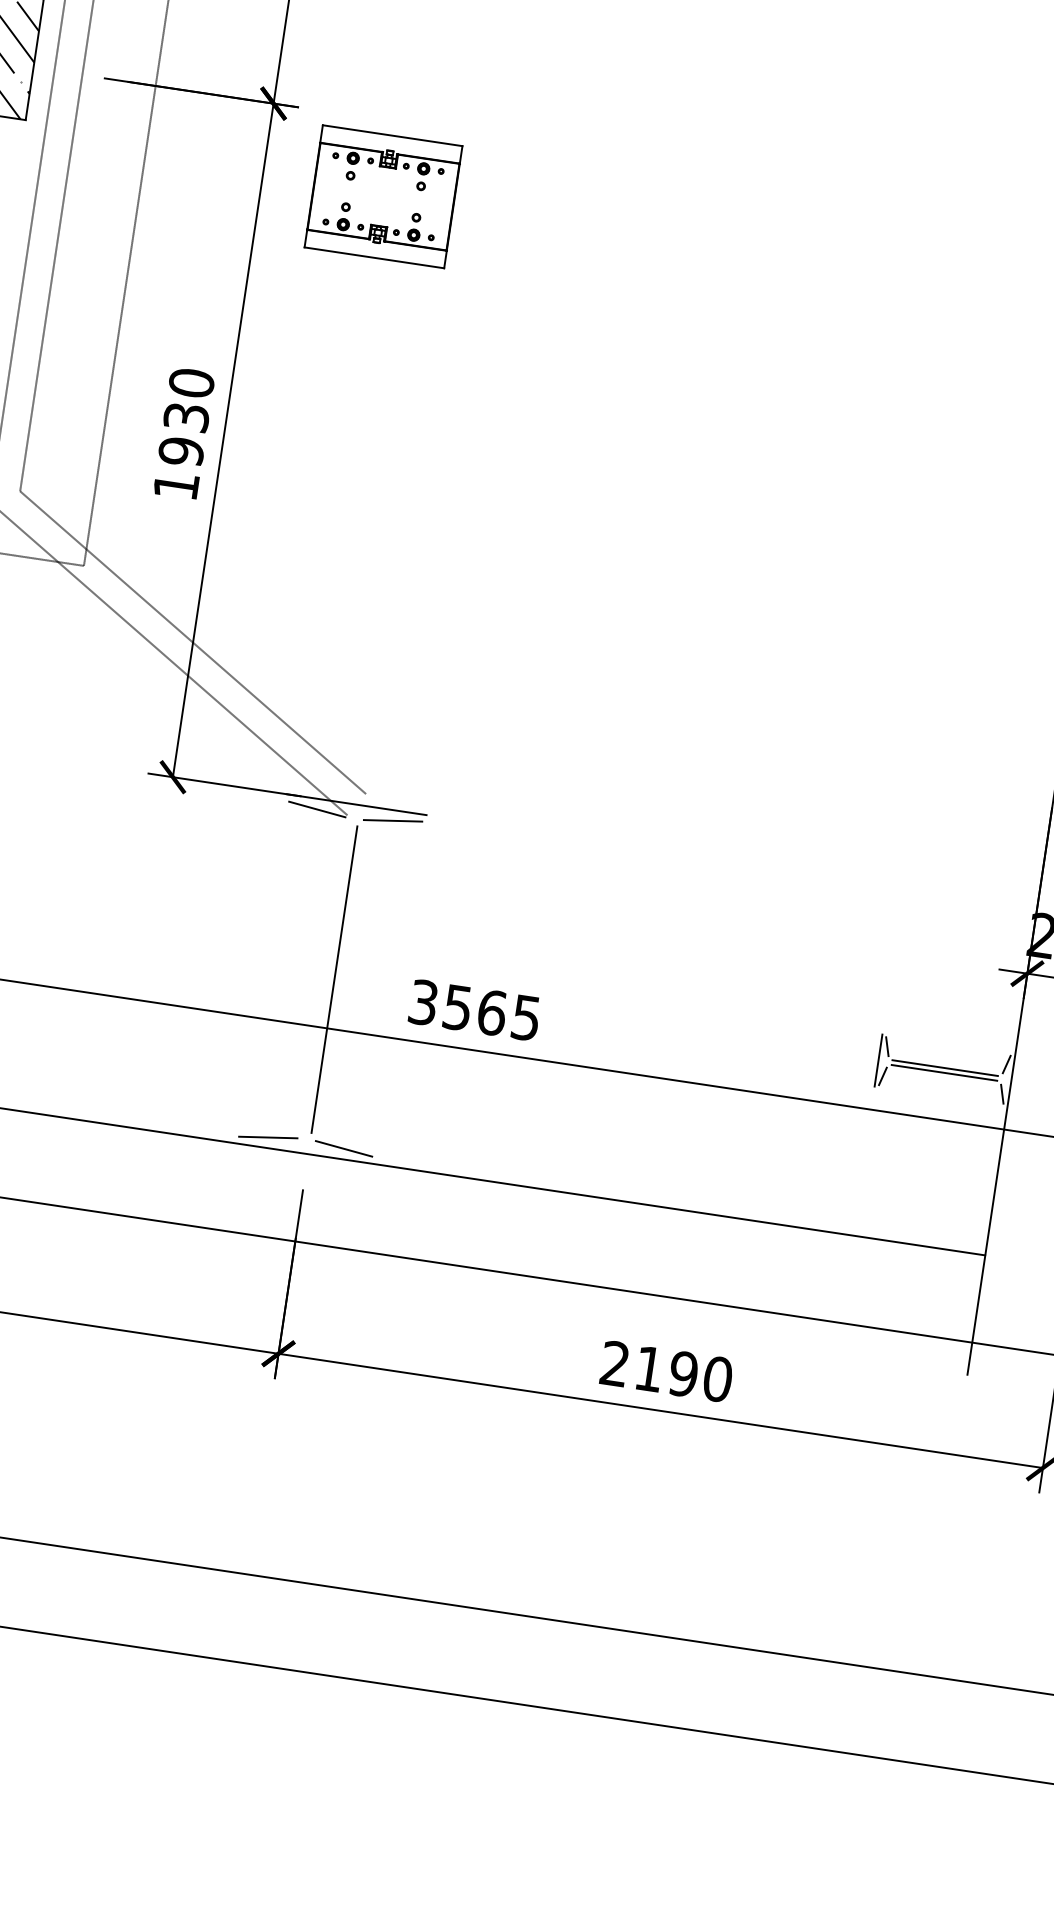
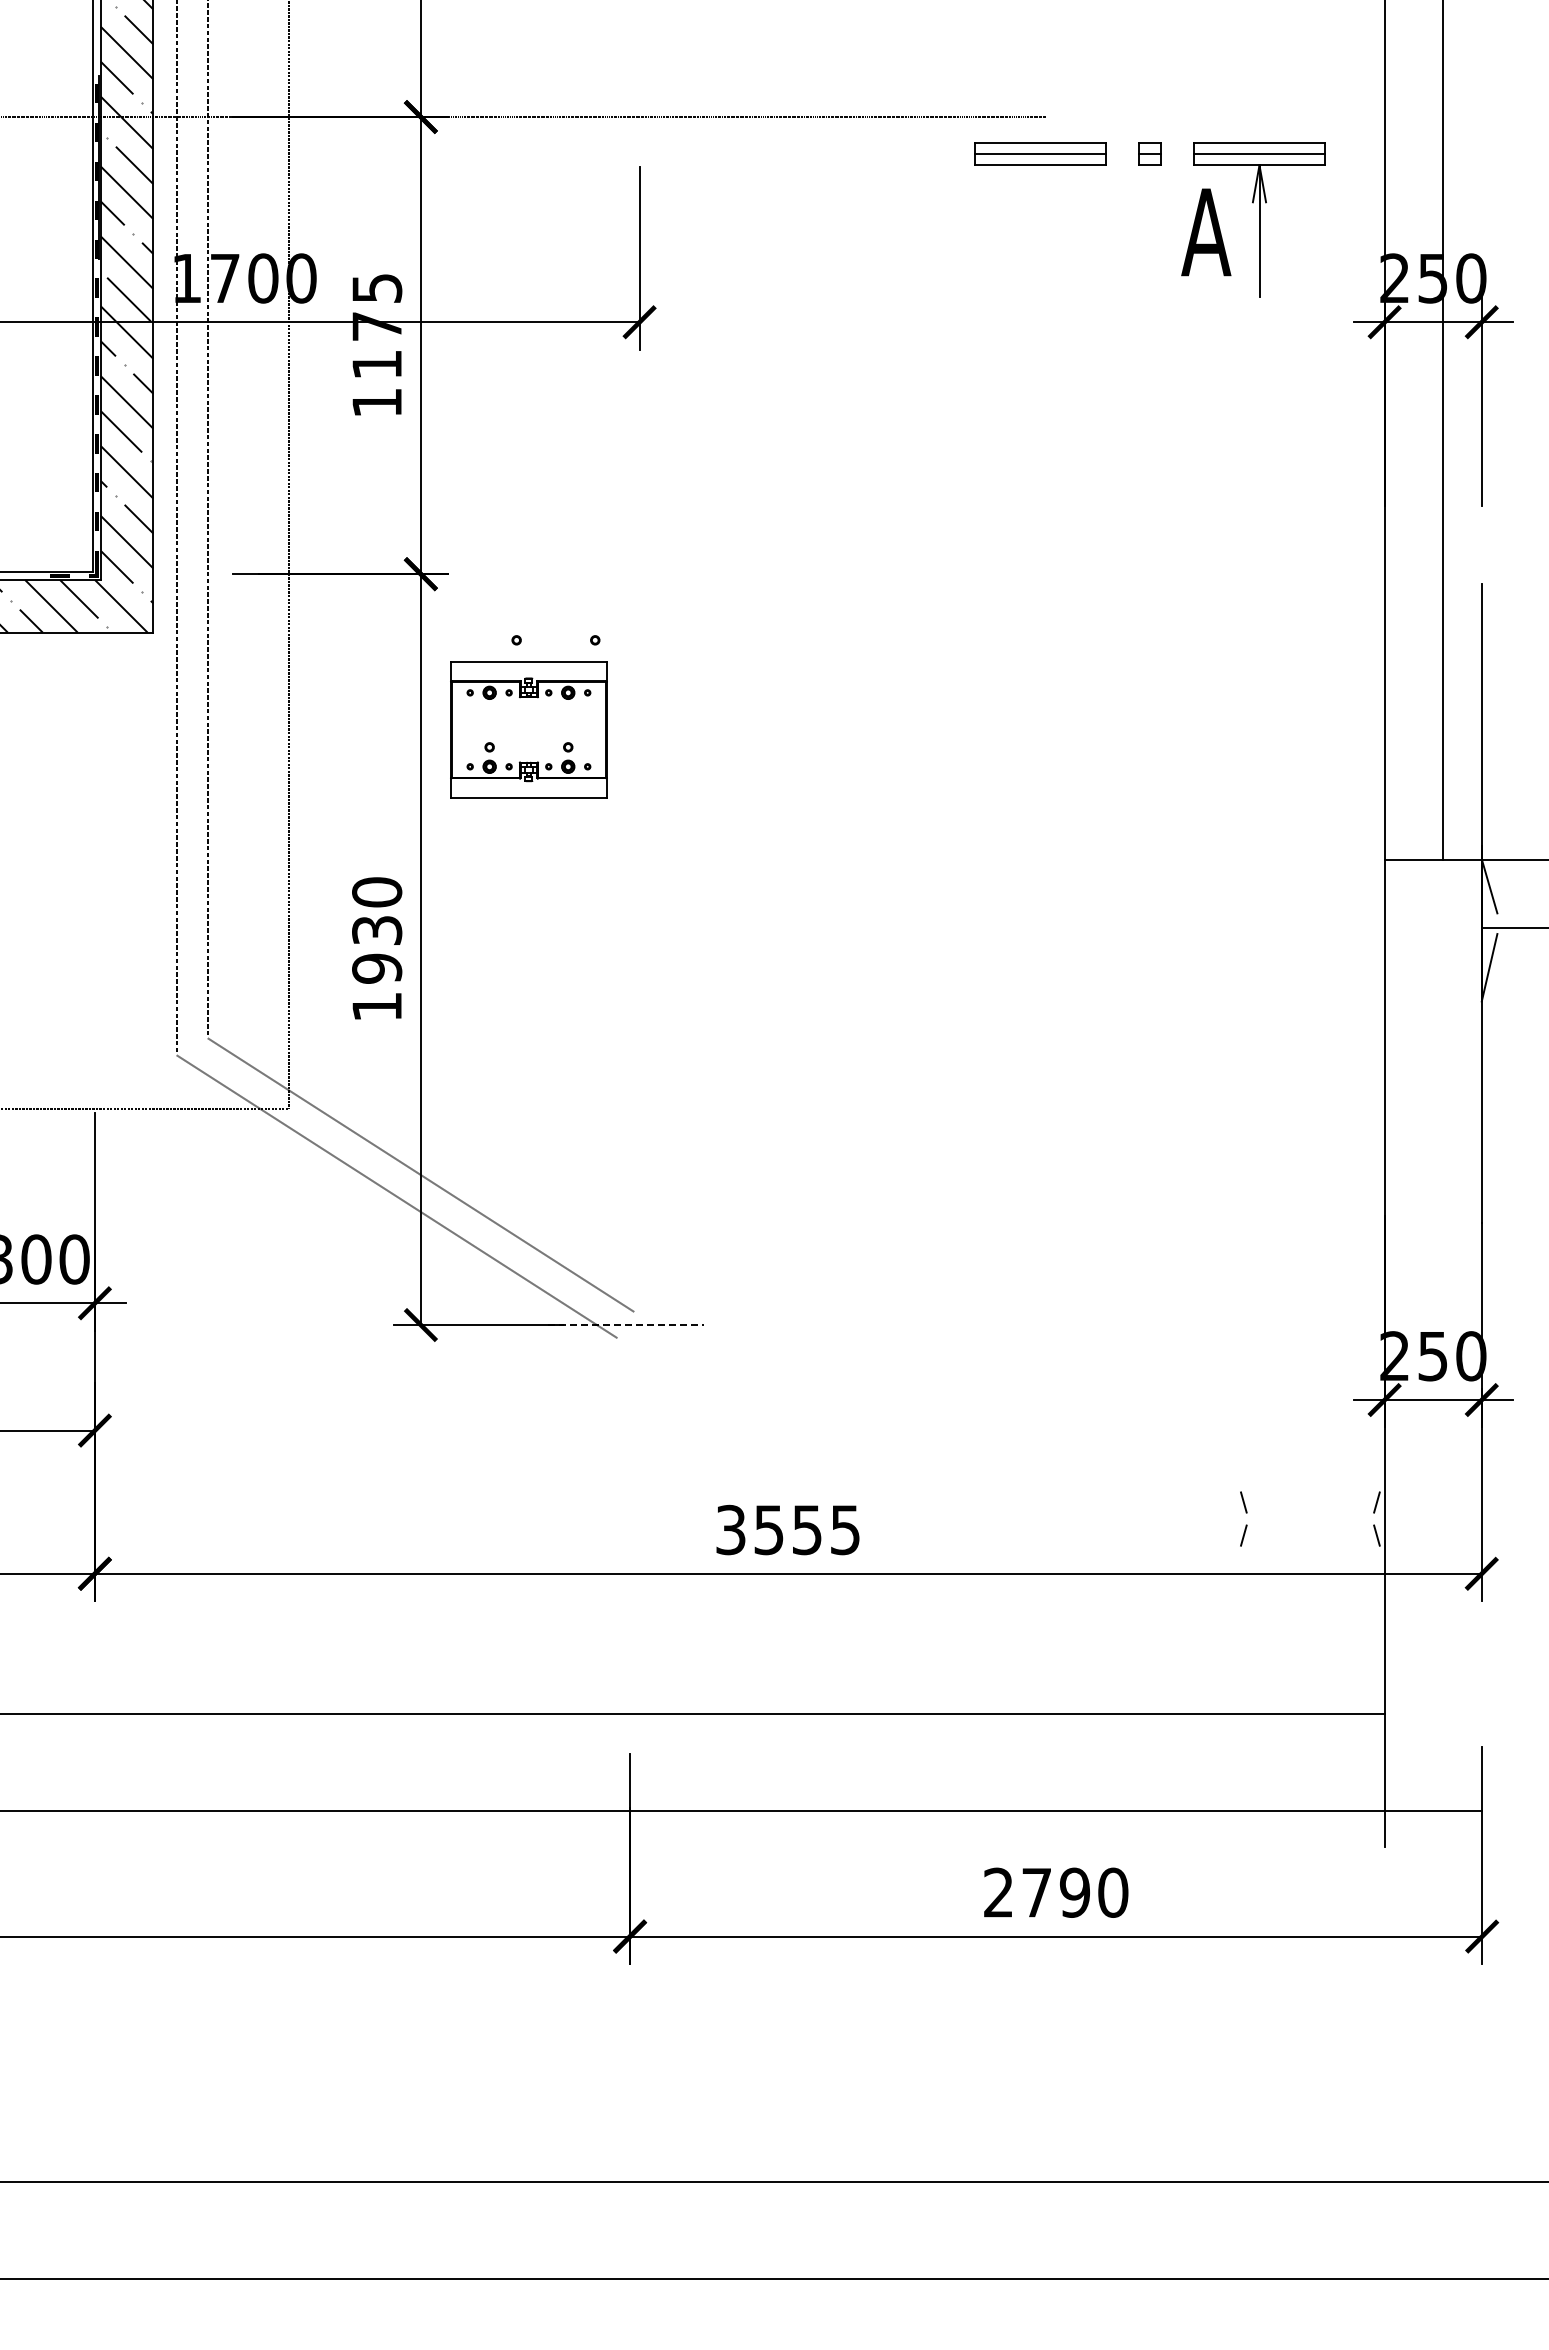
part: (383, 196) -> (528, 729), moved
line: (356, 805) -> (625, 1325), solid -> dashed
line: (317, 809) -> (583, 1336), removed
line: (392, 820) -> (667, 1336), removed
line: (334, 979) -> (630, 1519), removed
text: (492, 1012) -> (807, 1529), 3565 -> 3555
line: (878, 1060) -> (1236, 1519), removed
line: (945, 1068) -> (1310, 1516), removed
line: (944, 1072) -> (1310, 1521), removed
line: (268, 1137) -> (583, 1702), removed
line: (343, 1148) -> (667, 1702), removed
text: (649, 1368) -> (1036, 1892), 2190 -> 2790

